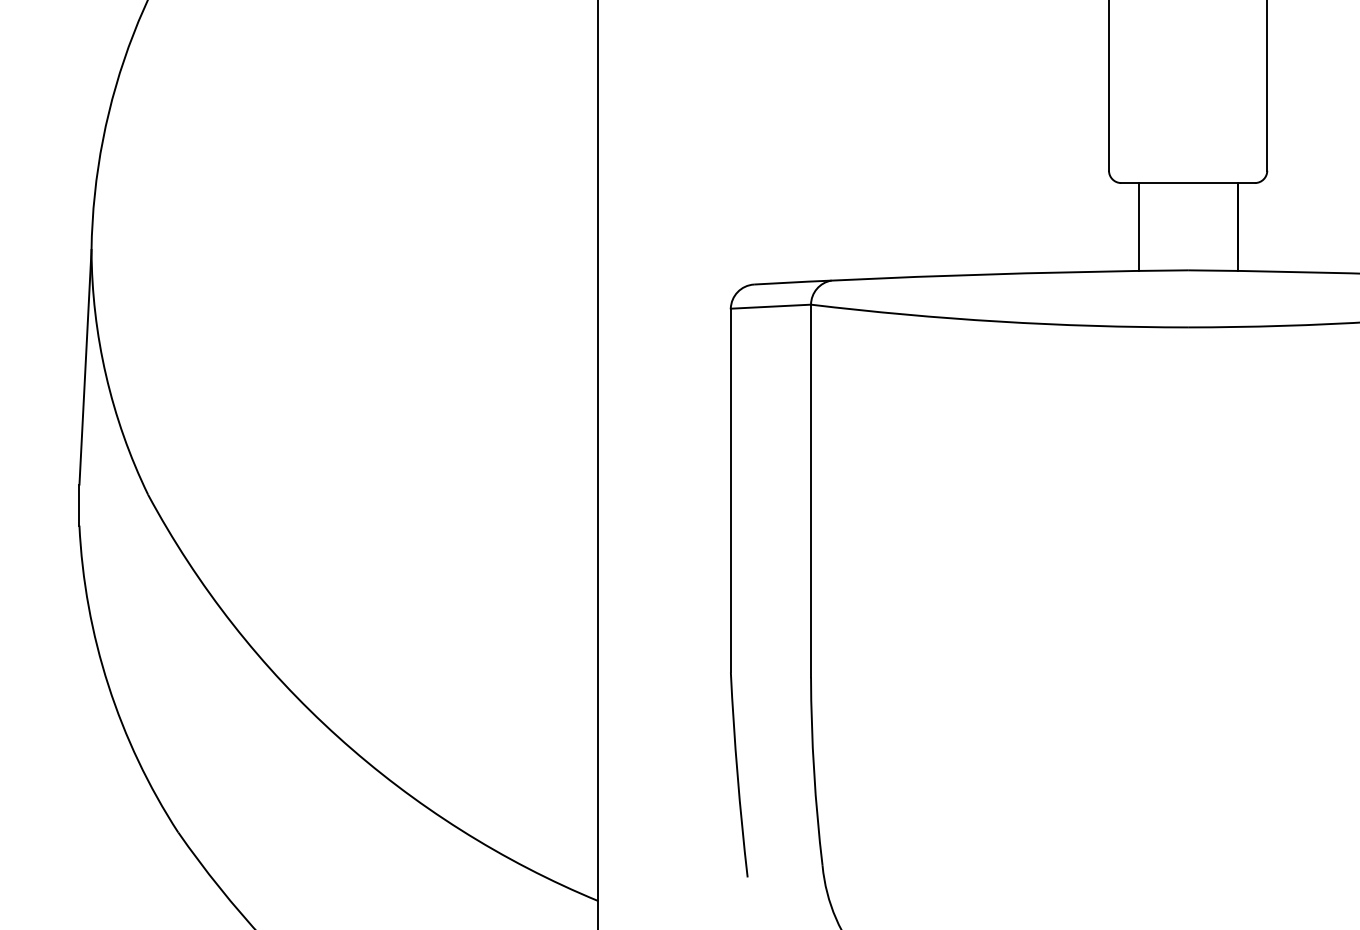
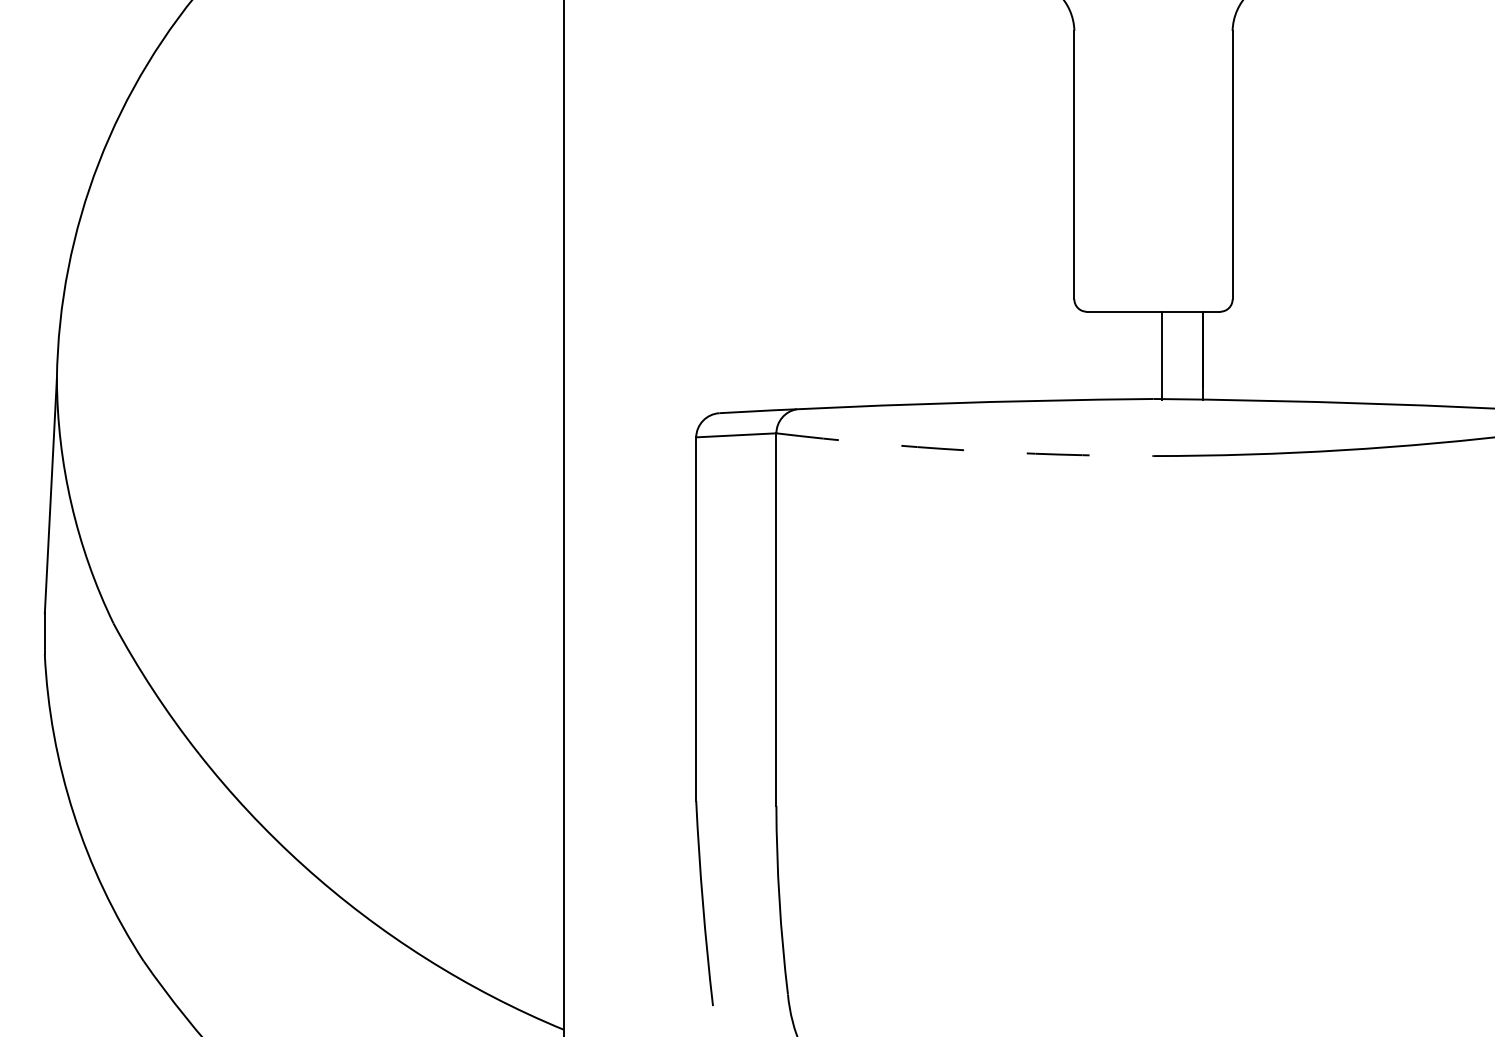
line: (1139, 226) -> (1162, 355), moved
arc: (999, 321) -> (964, 450), solid -> dashed

